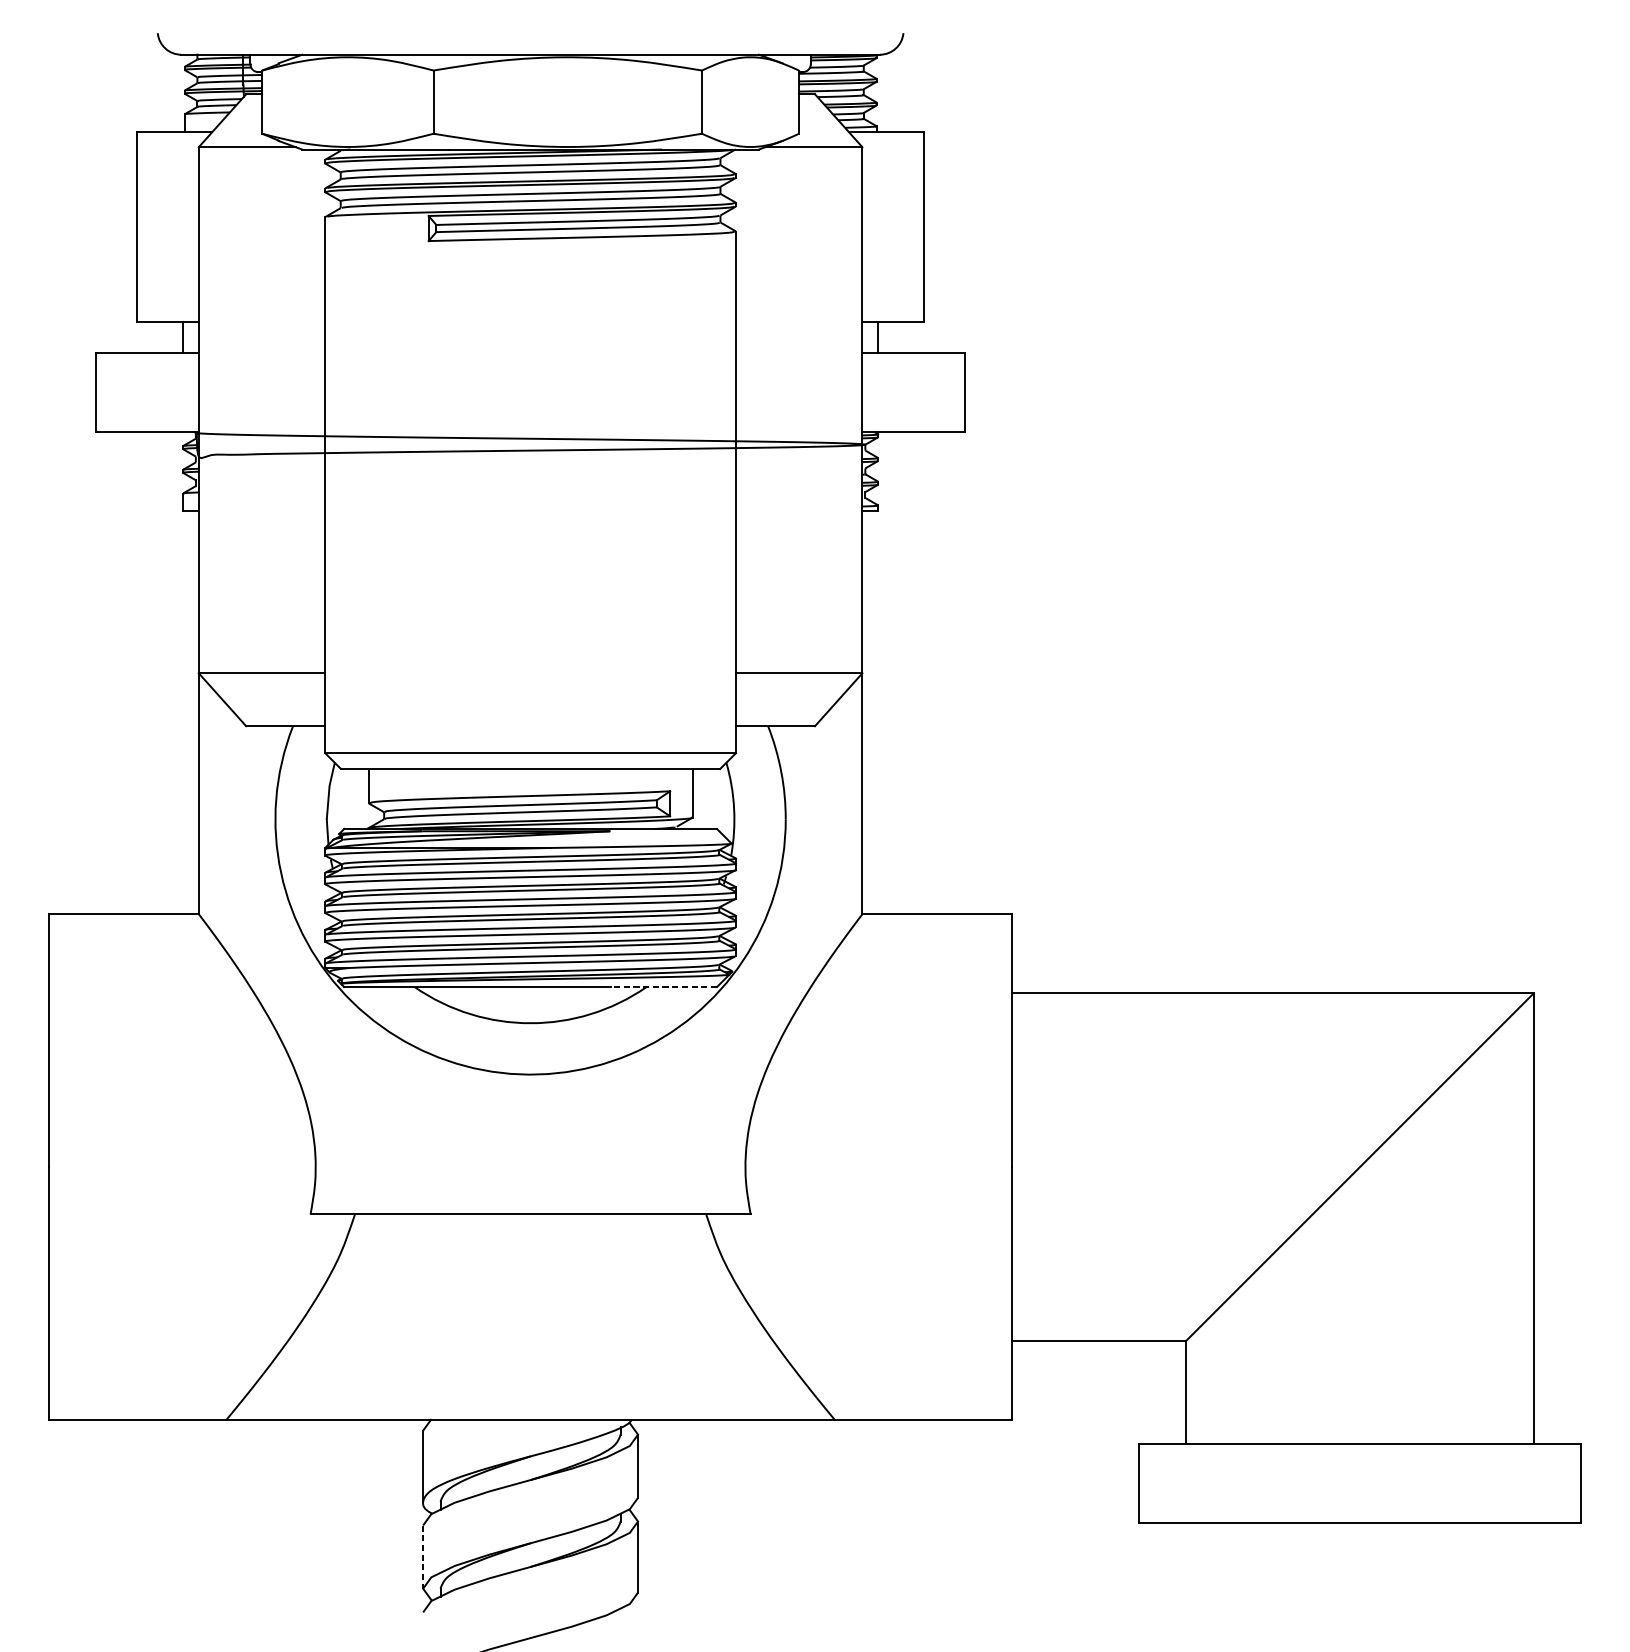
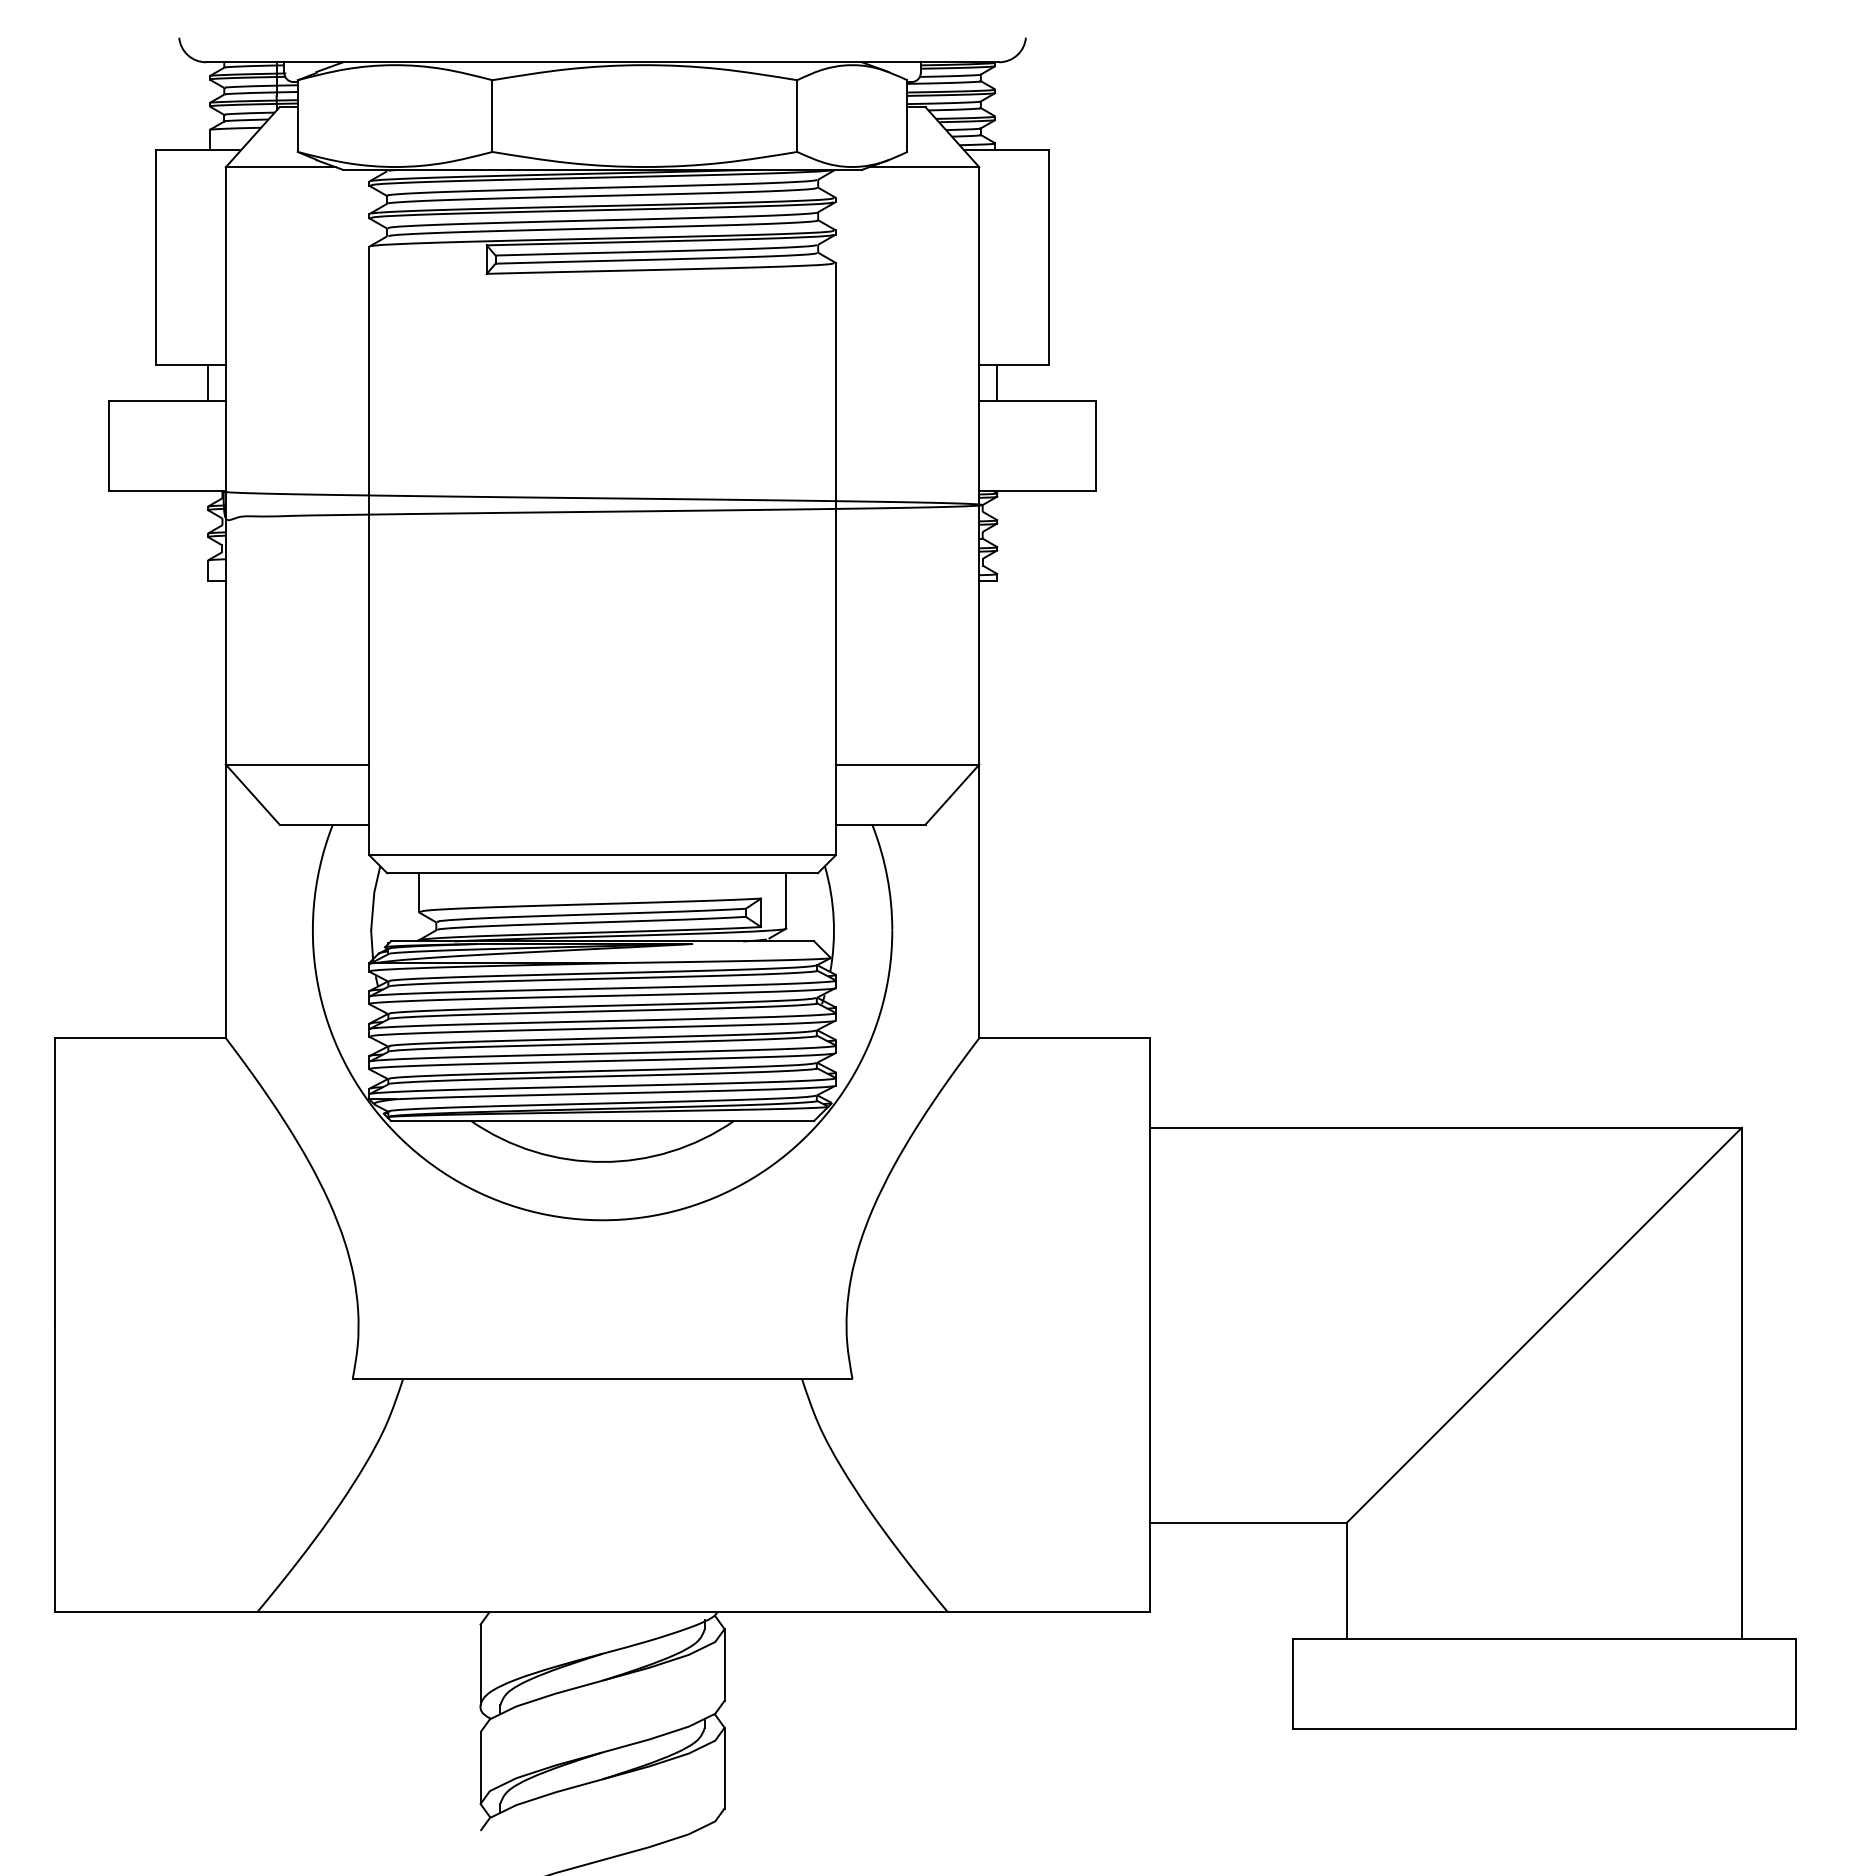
line: (663, 986) -> (753, 1120), dashed -> solid
line: (423, 1557) -> (480, 1768), dashed -> solid

